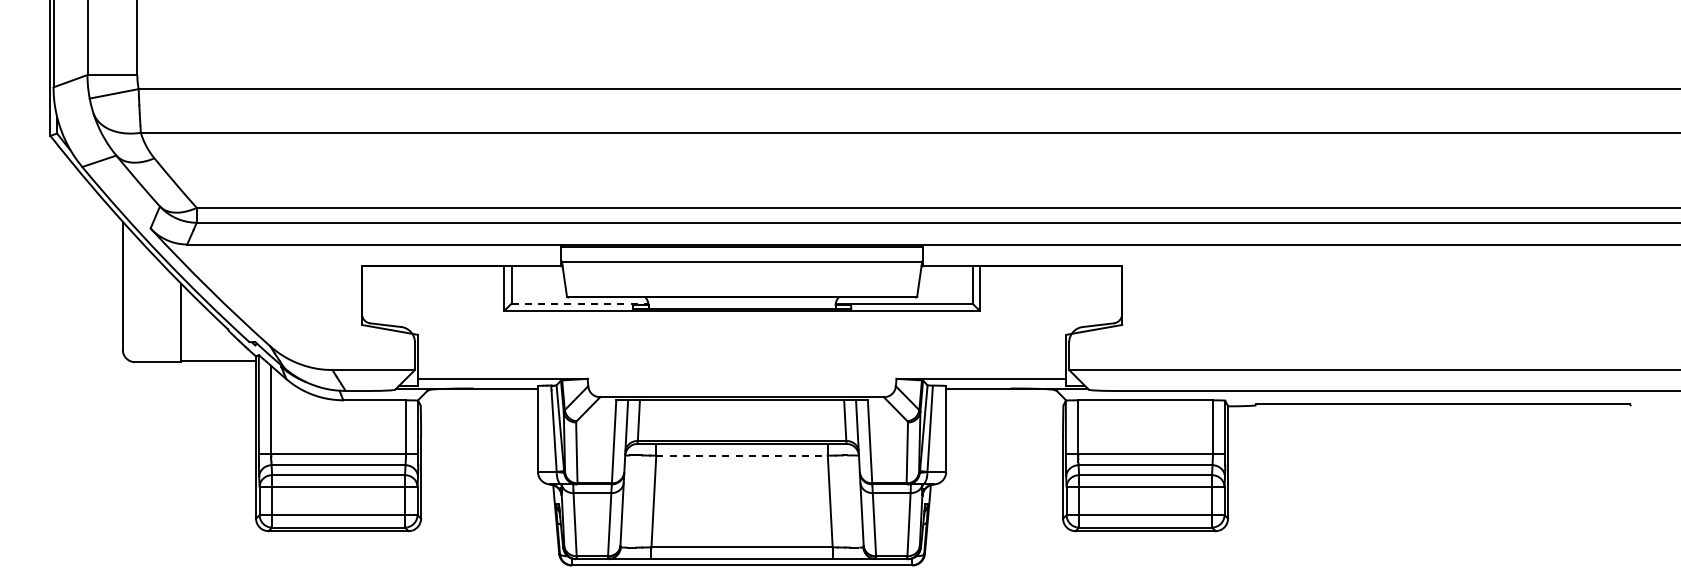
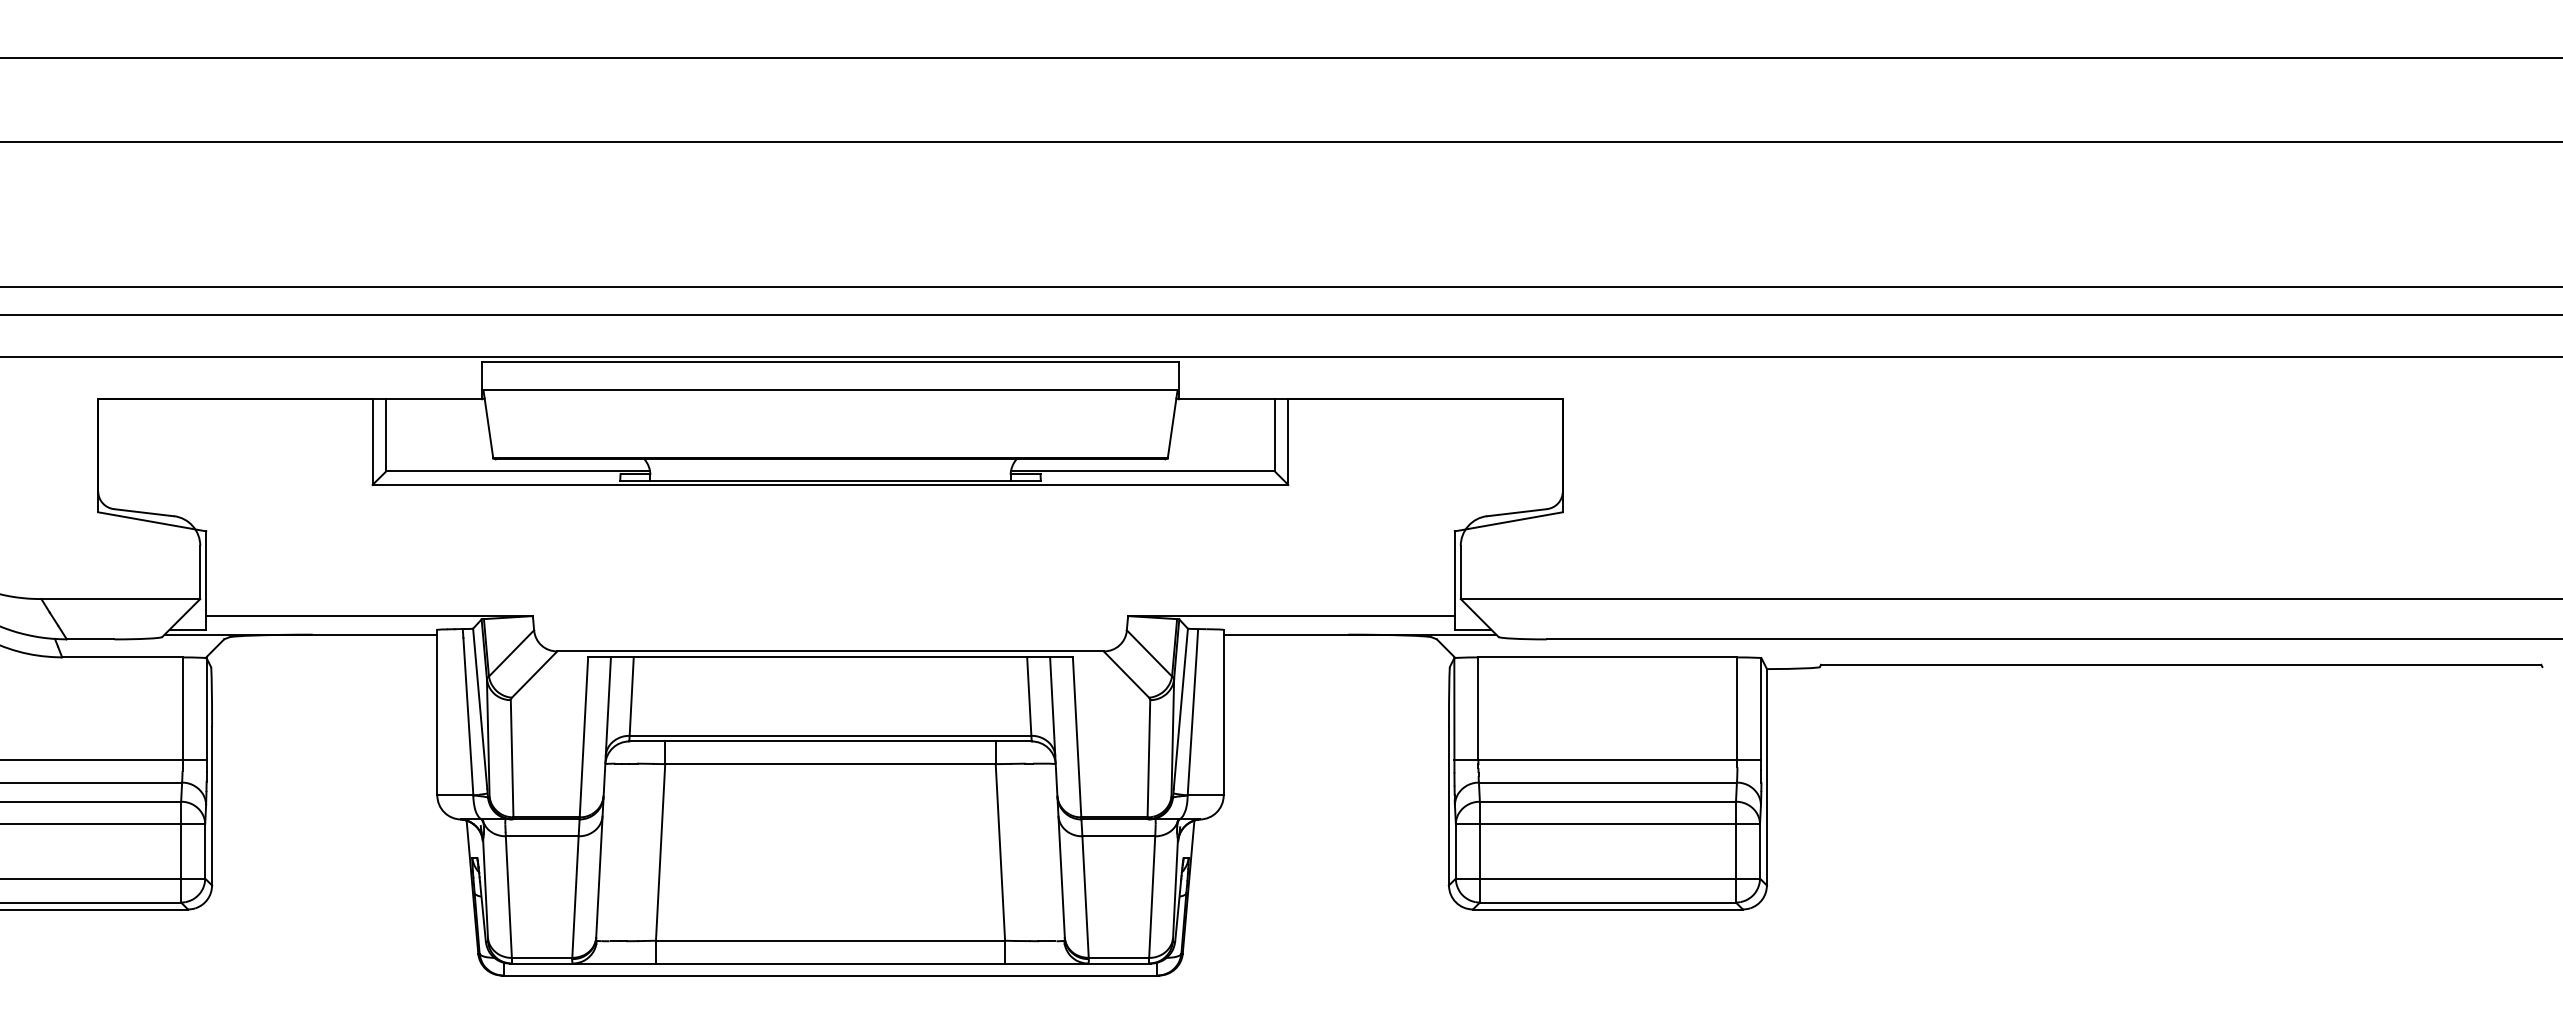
line: (580, 303) -> (519, 470), dashed -> solid
line: (742, 455) -> (831, 763), dashed -> solid

